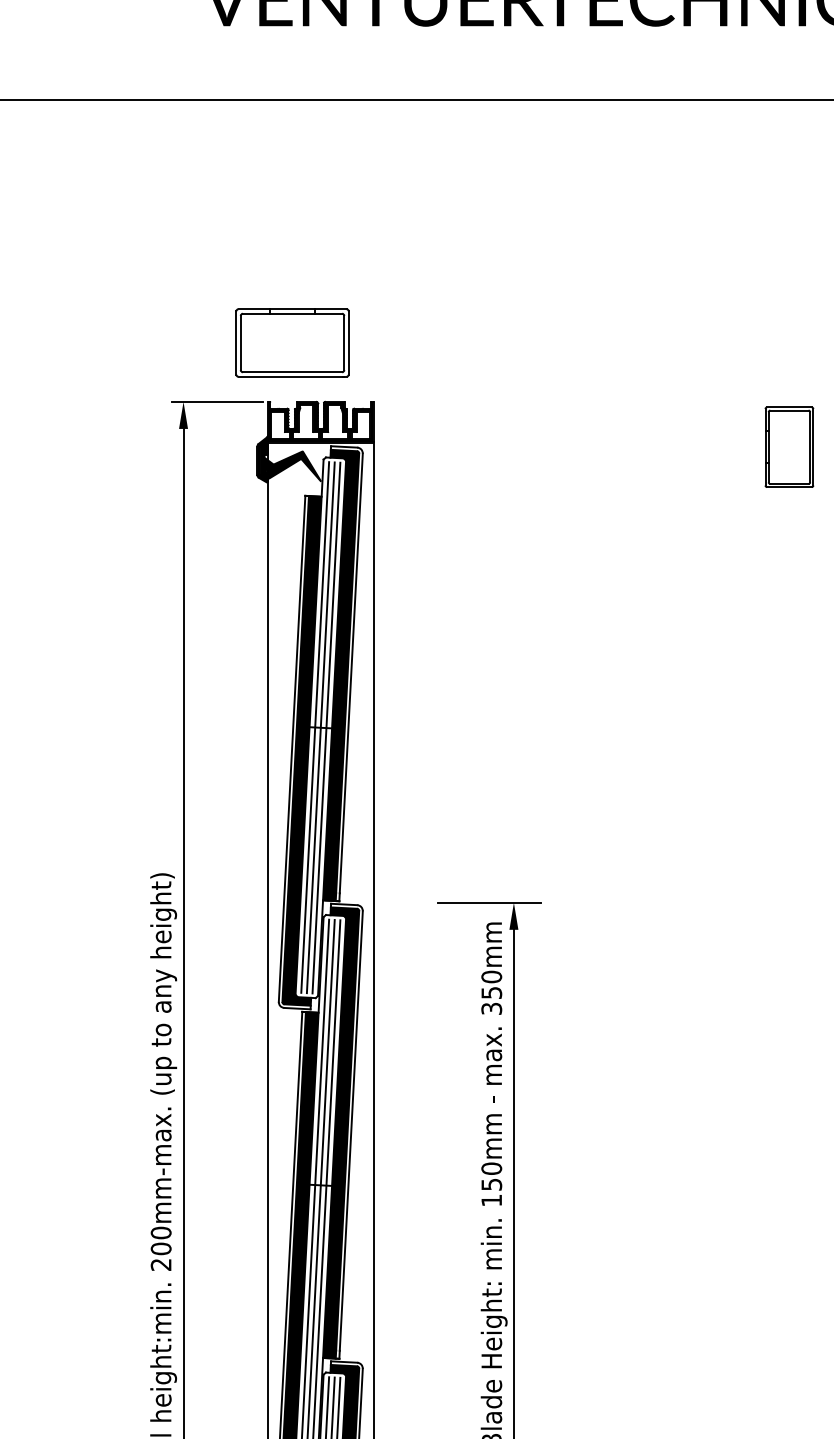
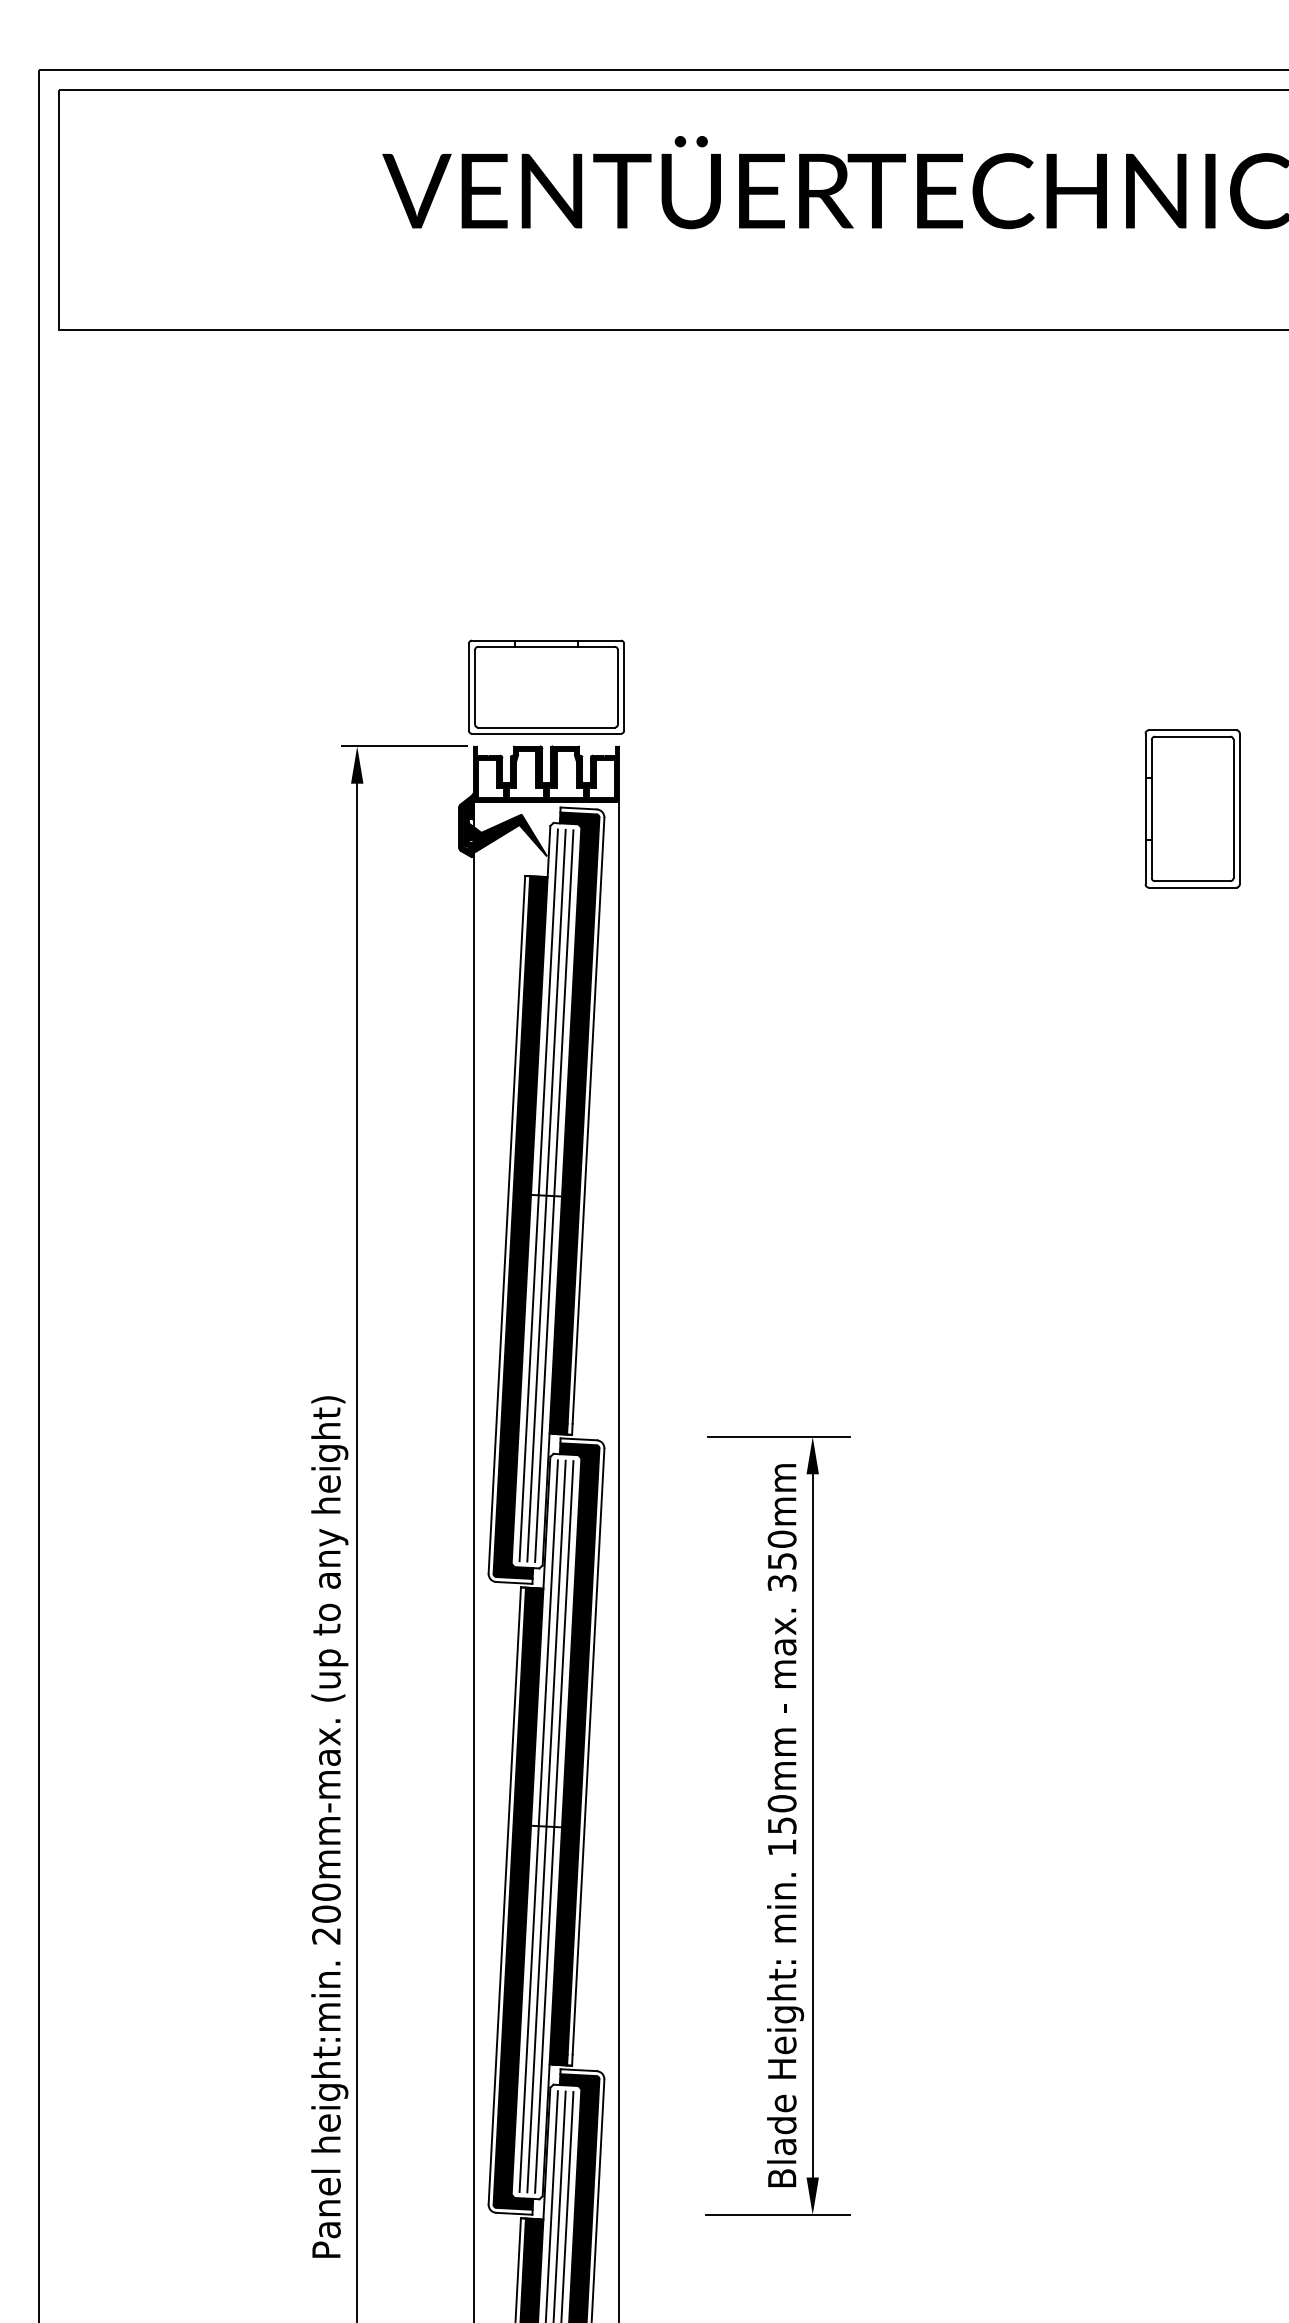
part: (292, 342) -> (546, 686), moved
part: (789, 446) -> (1192, 808), size x1.43

